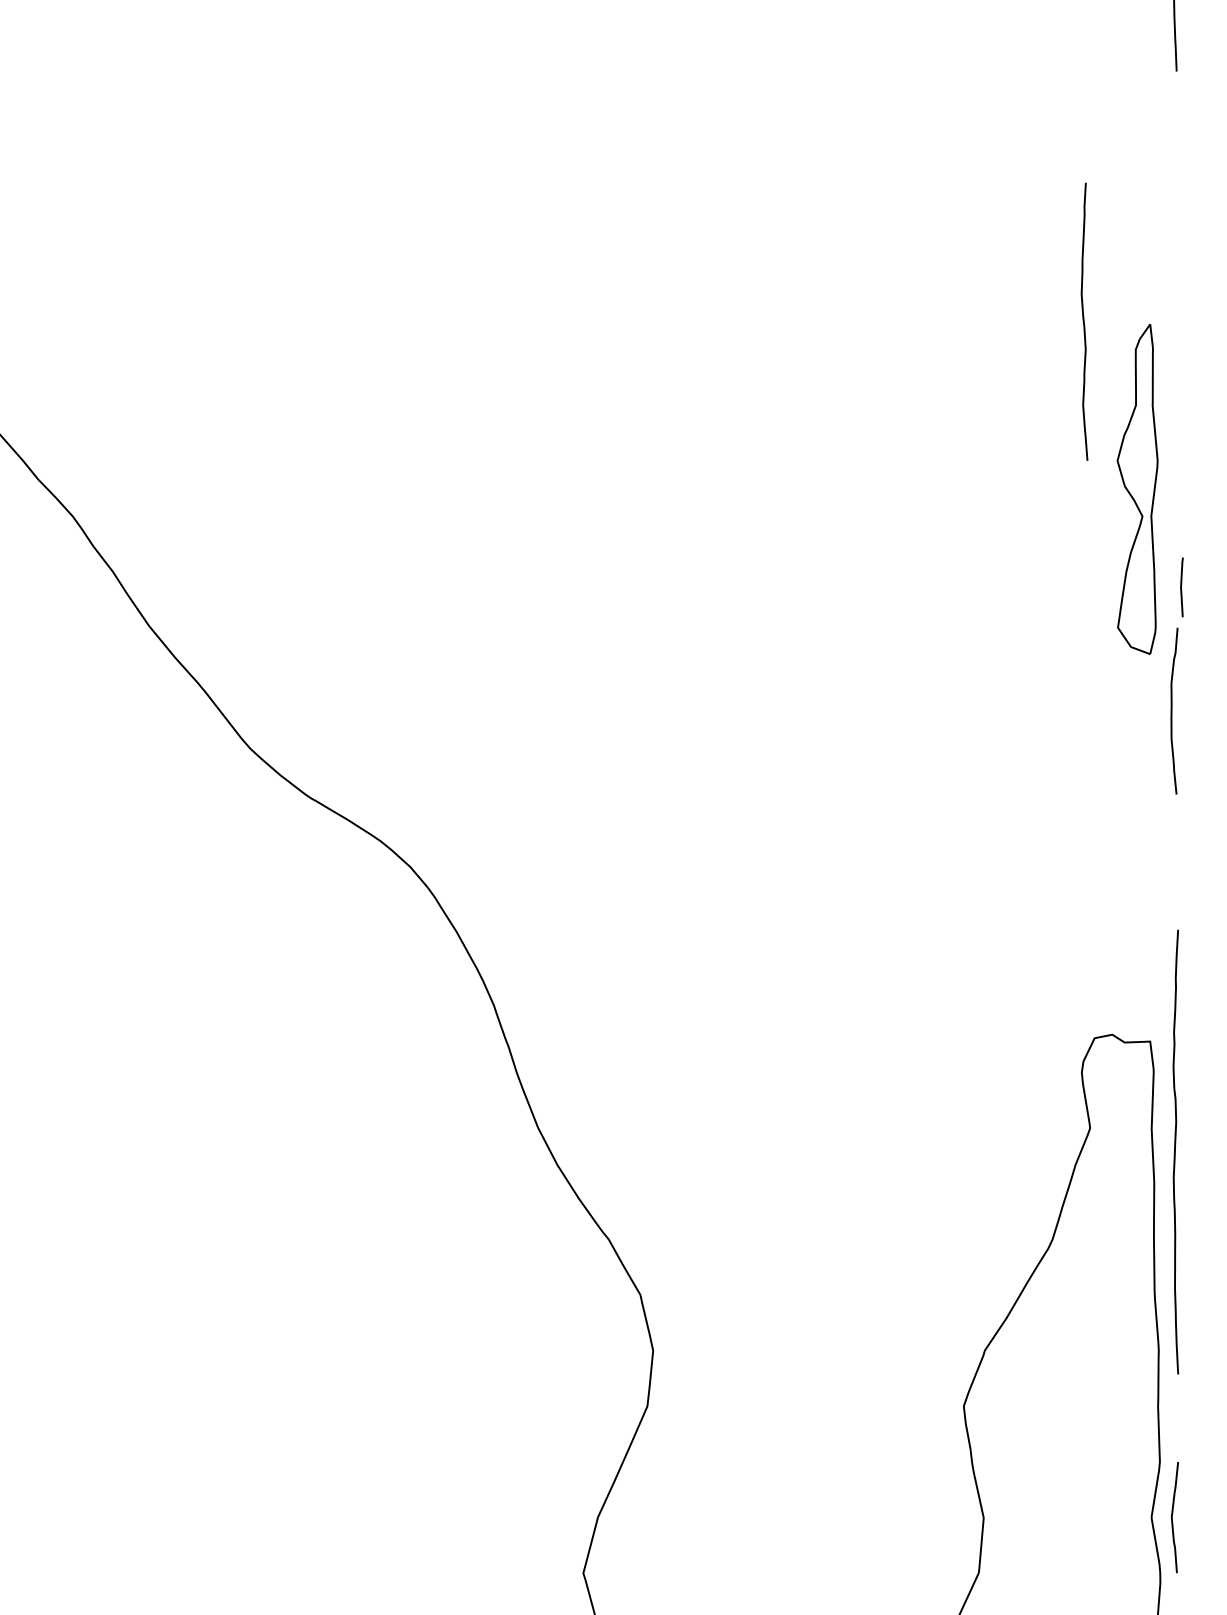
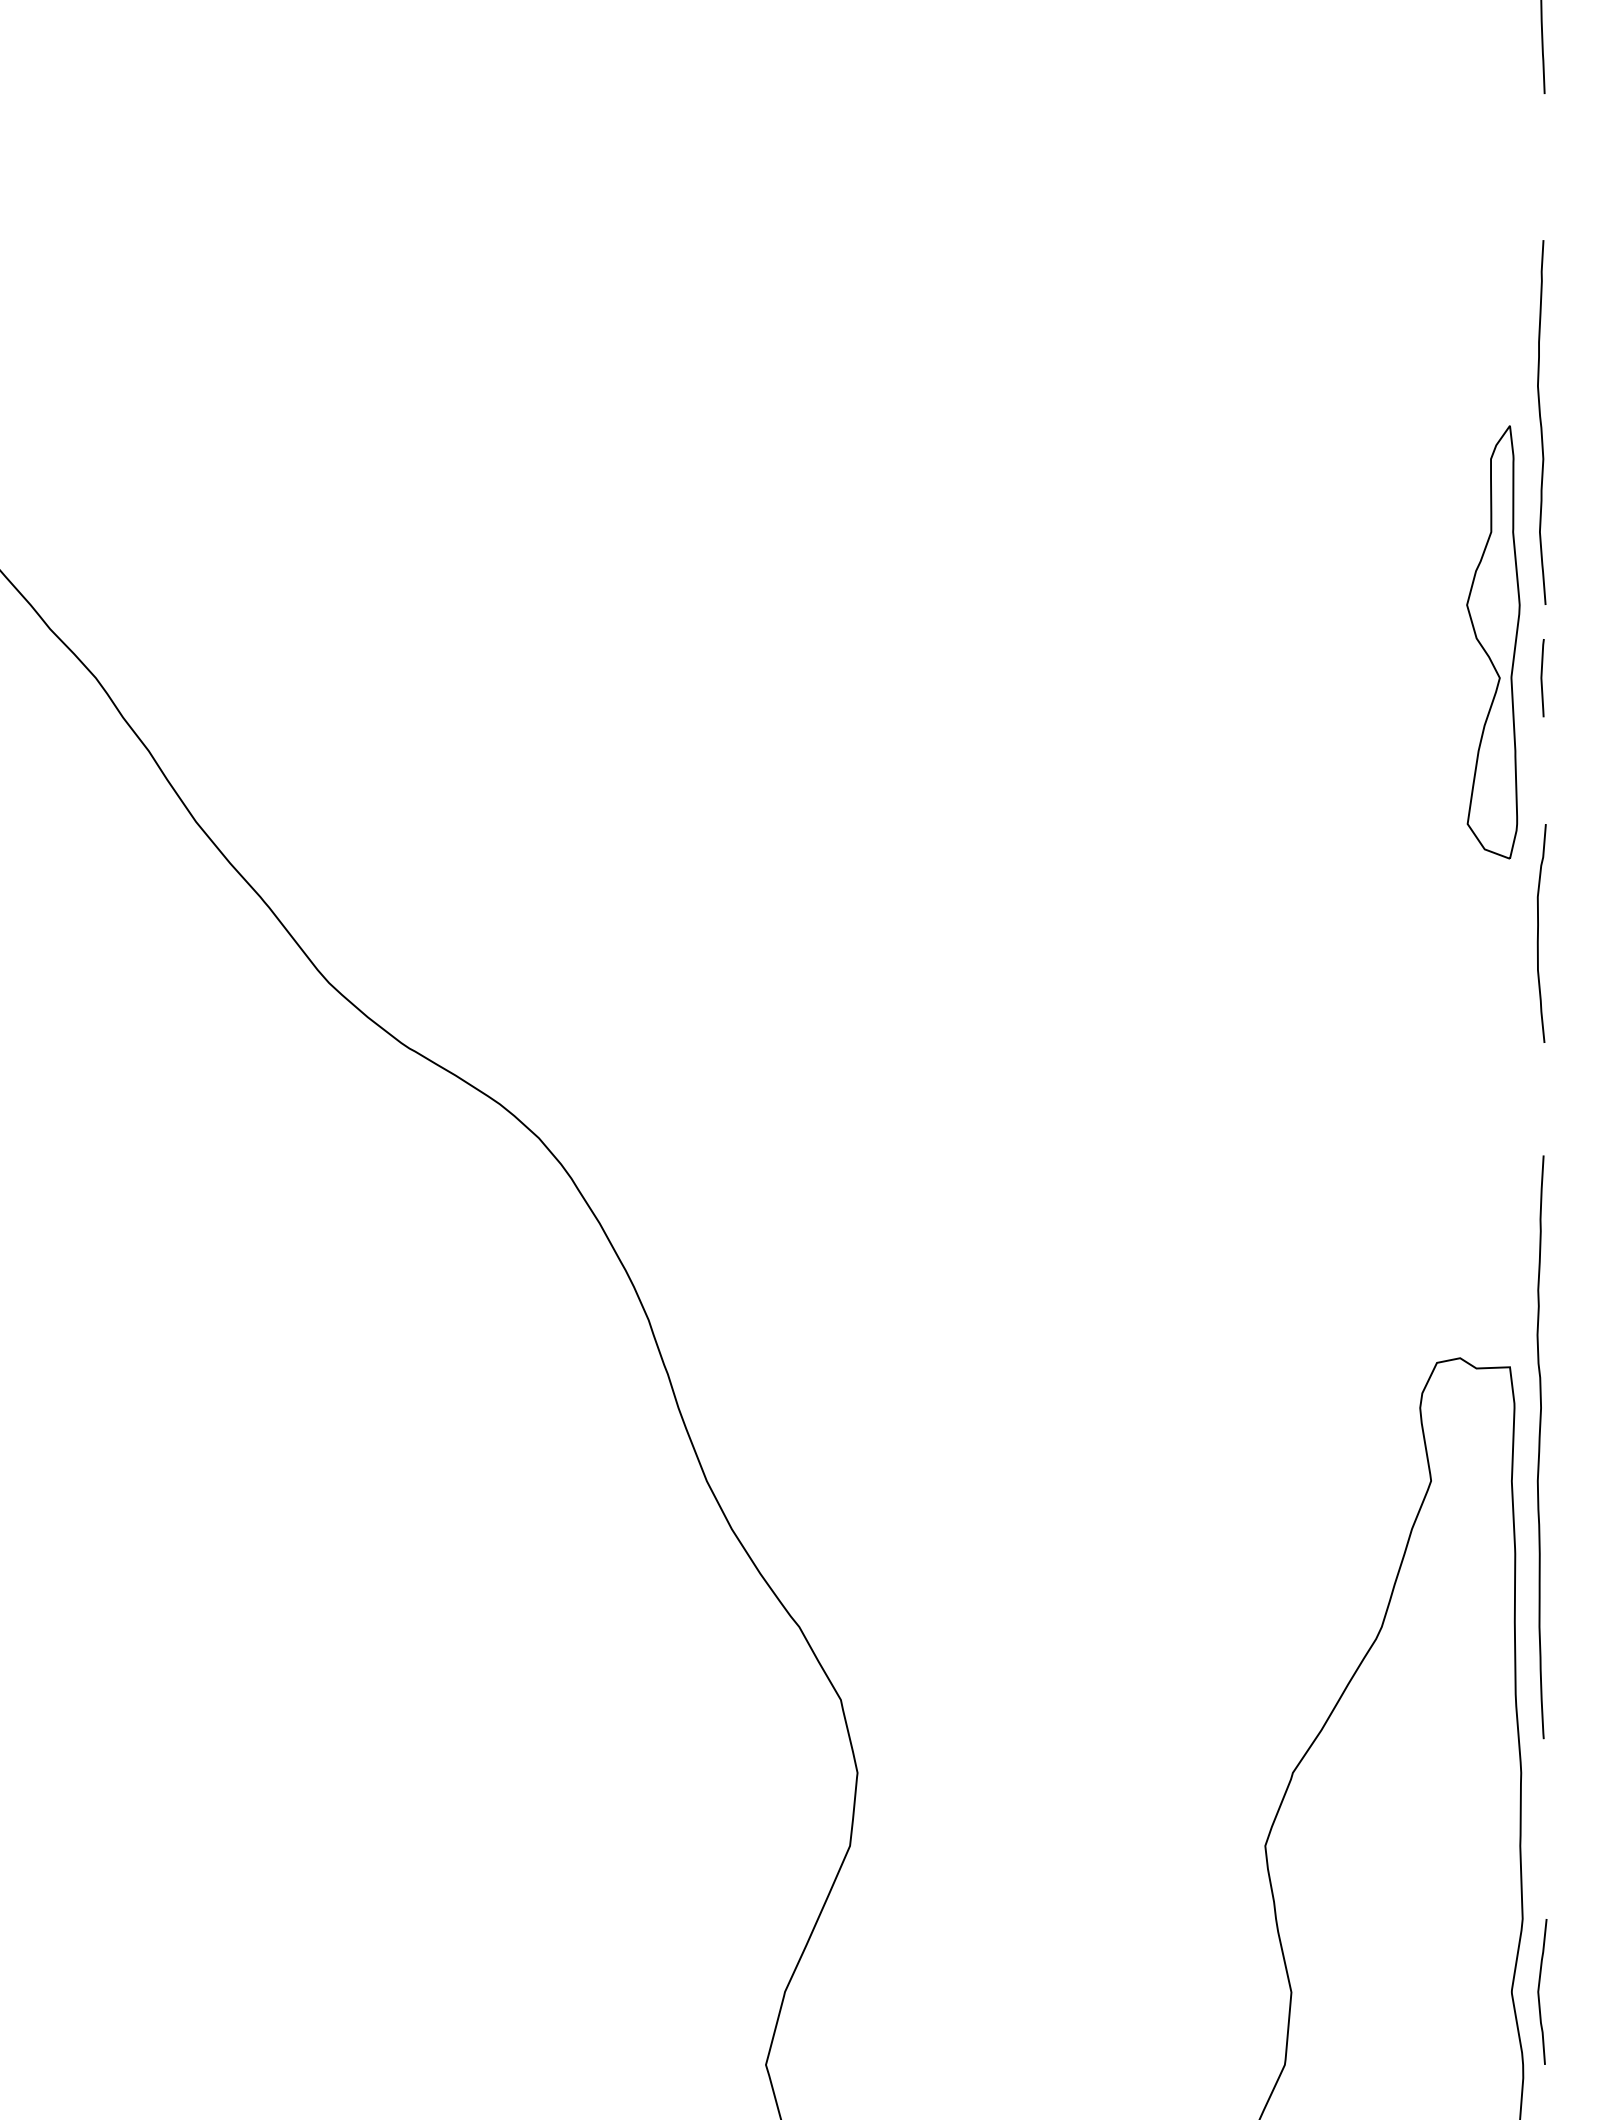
curve: (1084, 321) -> (1541, 422), moved
line: (1181, 587) -> (1542, 678), moved
curve: (1175, 1152) -> (1540, 1447), moved

